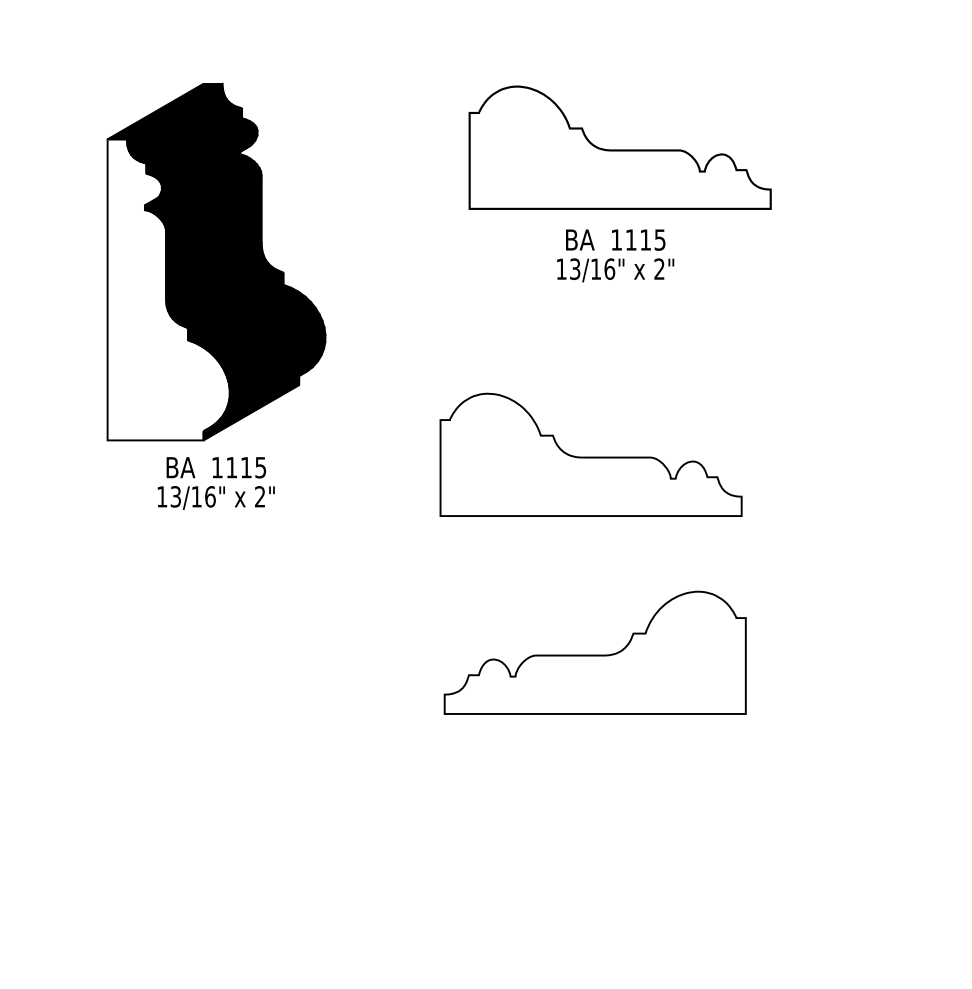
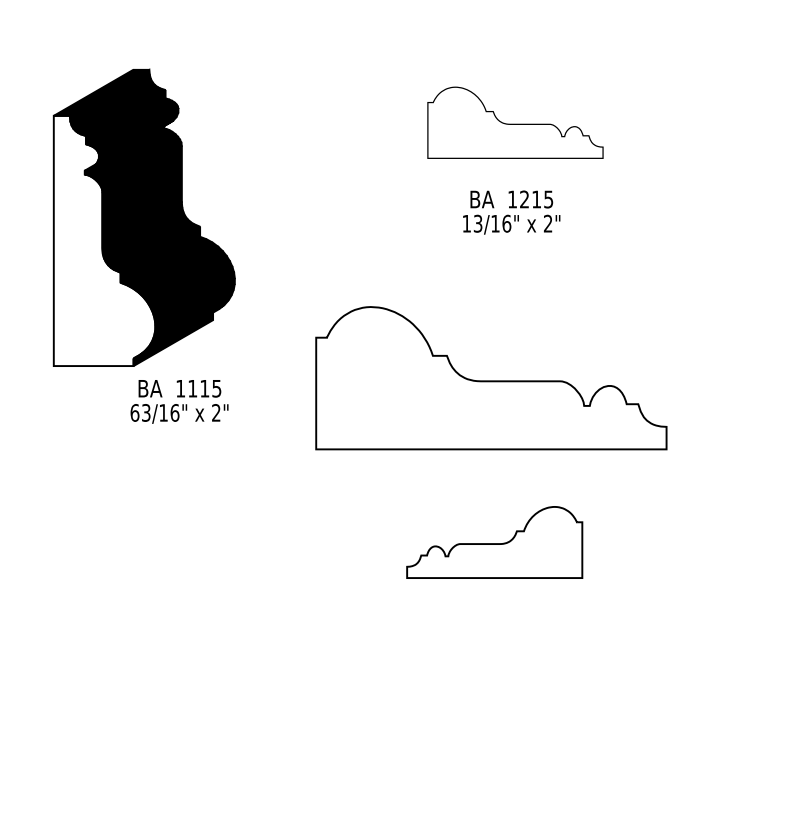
part: (619, 147) -> (514, 122), size x0.7
text: (630, 239) -> (524, 199), 1115 -> 1215
part: (216, 261) -> (144, 217), moved
part: (590, 454) -> (490, 377), size x1.4
text: (162, 496) -> (135, 412), 13/16" -> 63/16"
part: (594, 652) -> (494, 542), size x0.7

